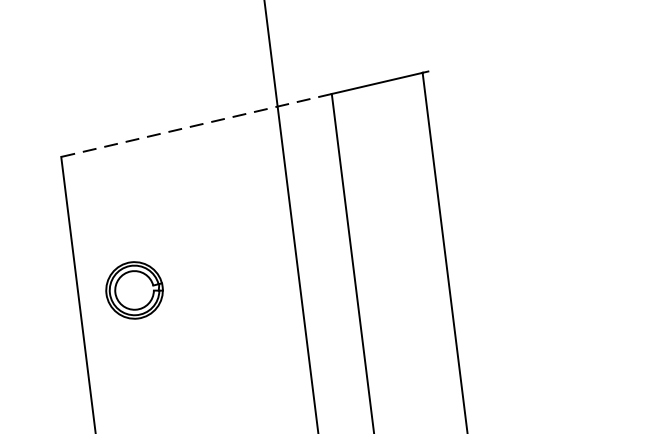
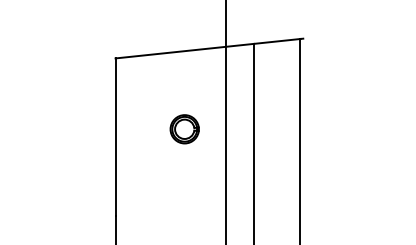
line: (196, 126) -> (184, 51), dashed -> solid
part: (134, 290) -> (184, 129), moved

